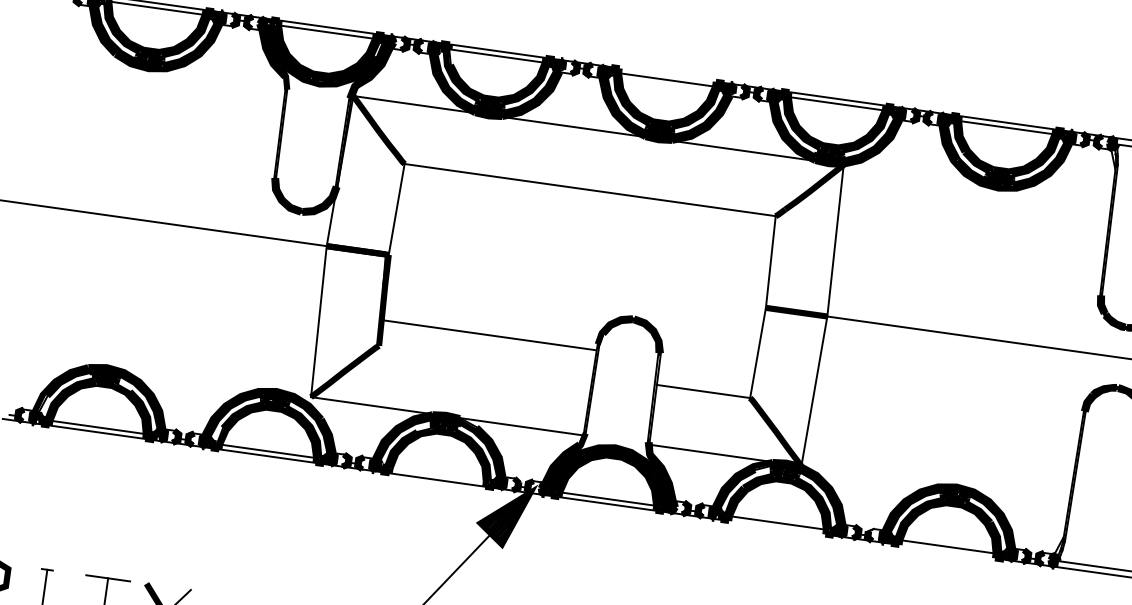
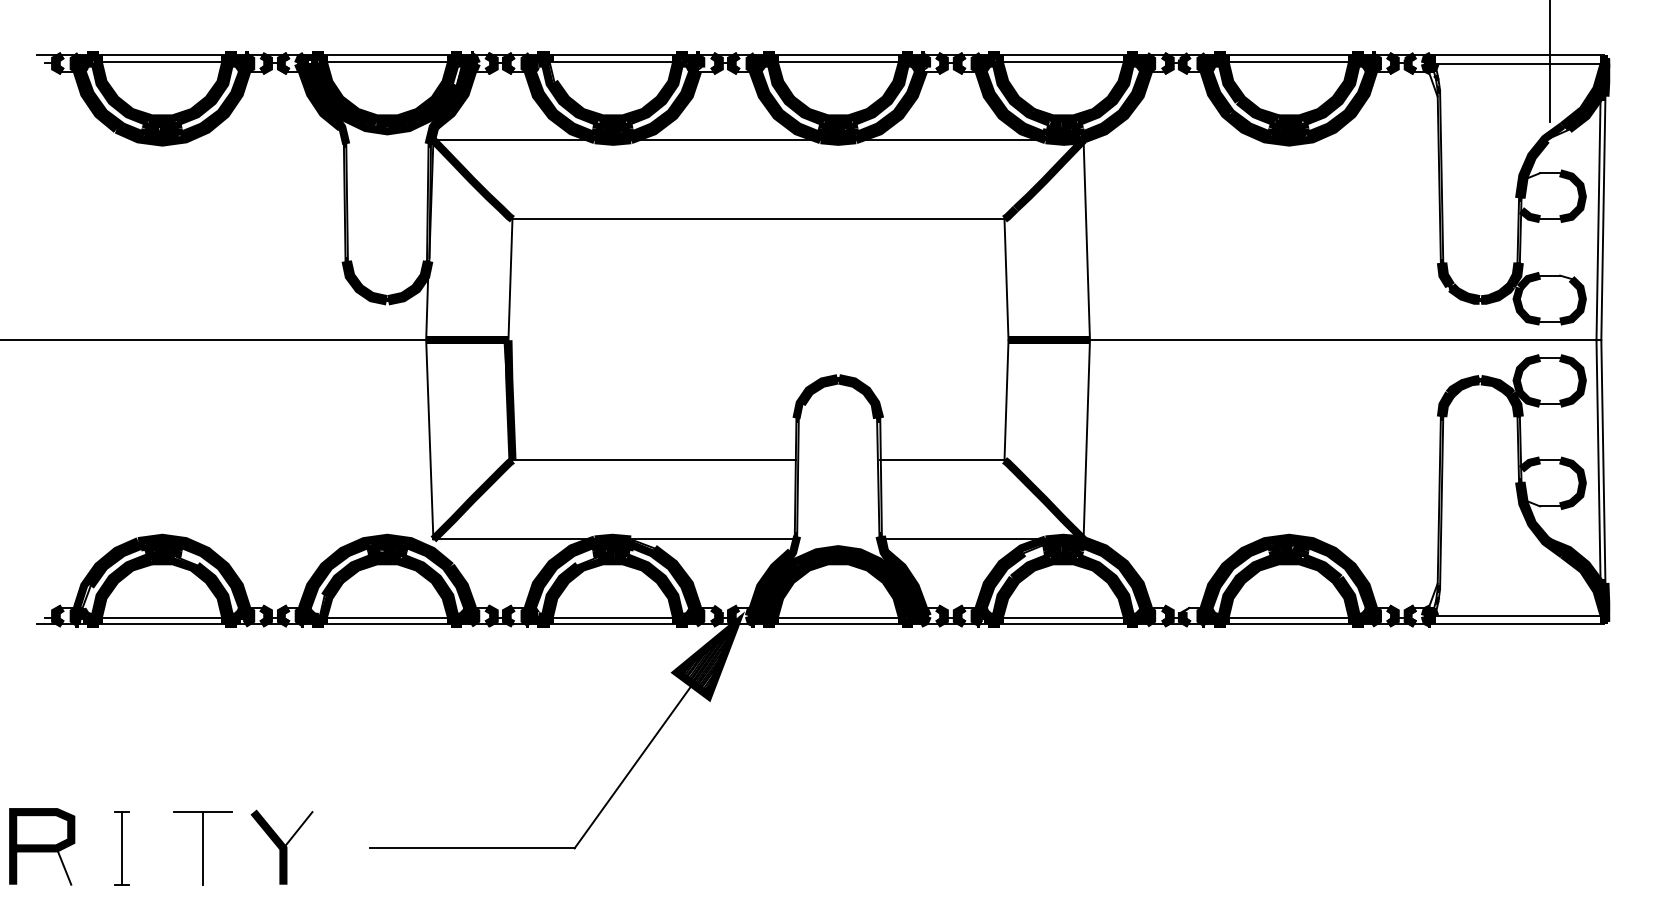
line: (667, 75) -> (838, 55), added
line: (489, 335) -> (653, 460), moved
line: (437, 475) -> (612, 617), added
line: (777, 528) -> (1063, 624), added
line: (946, 551) -> (1288, 624), added

